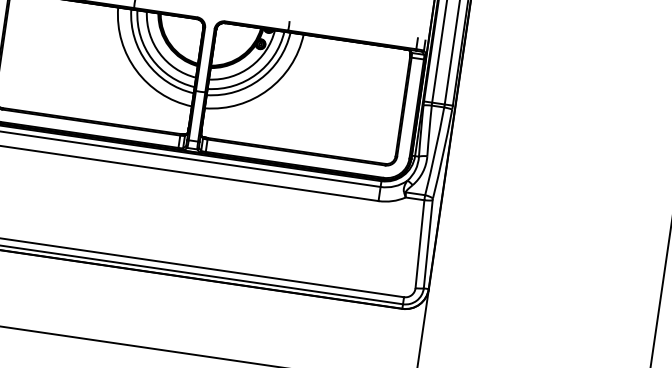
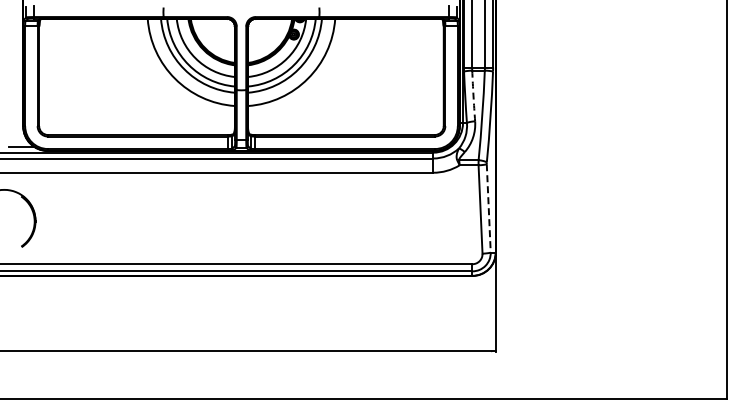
arc: (429, 130) -> (473, 95), solid -> dashed
line: (427, 244) -> (488, 208), solid -> dashed

